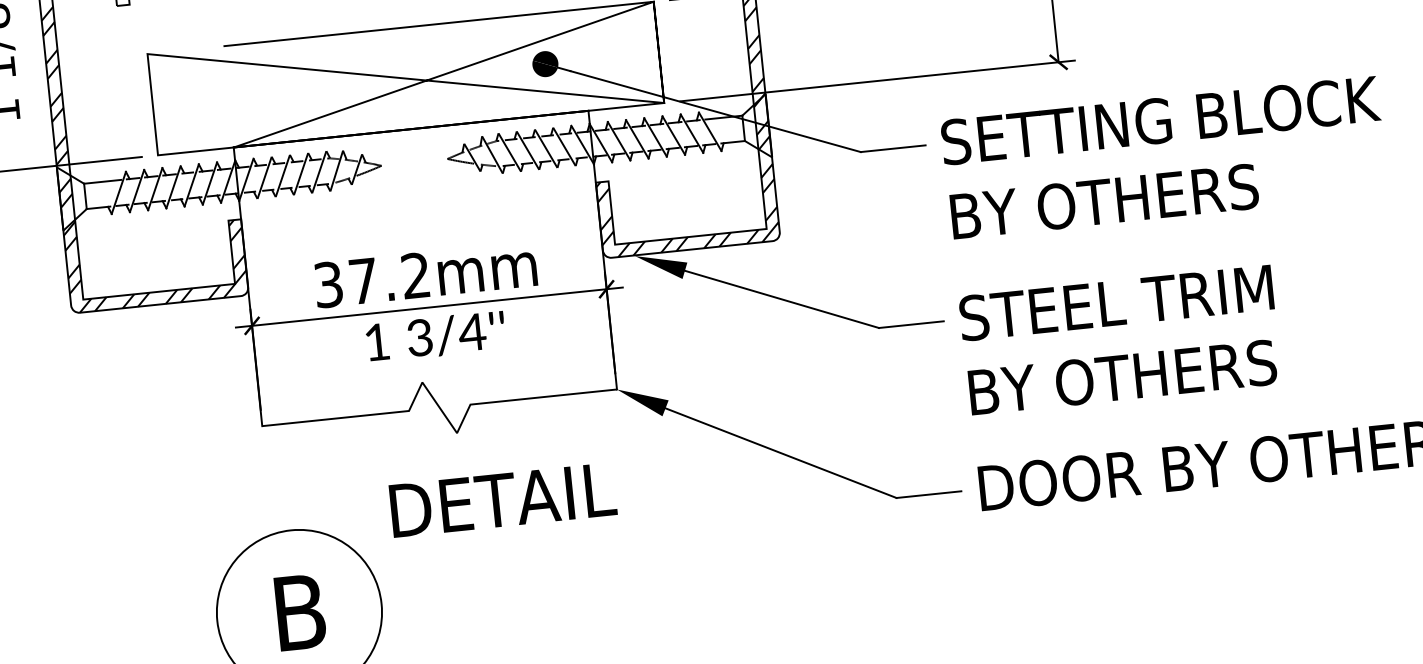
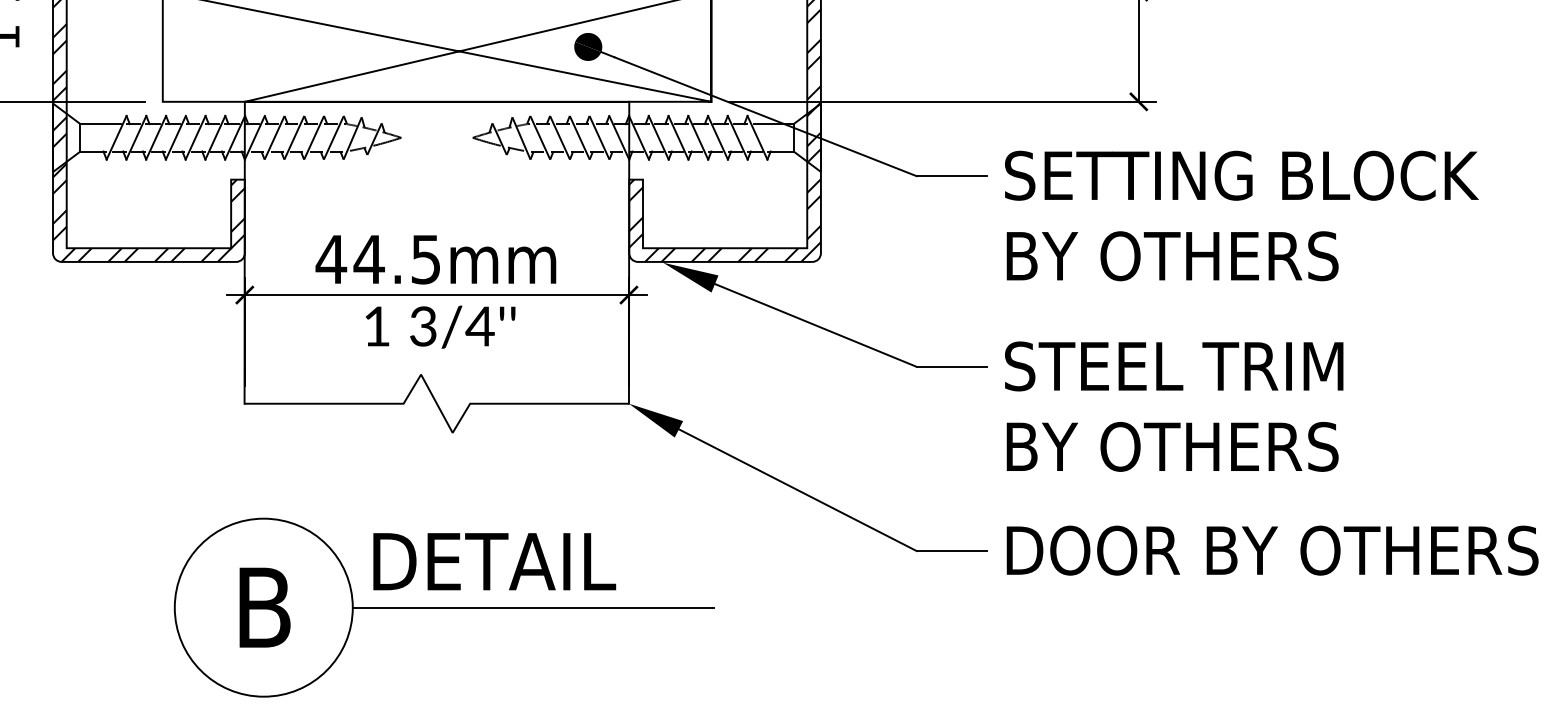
text: (371, 280) -> (377, 259), 37.2mm -> 44.5mm
text: (502, 499) -> (494, 561), moved
line: (548, 586) -> (533, 607), added

